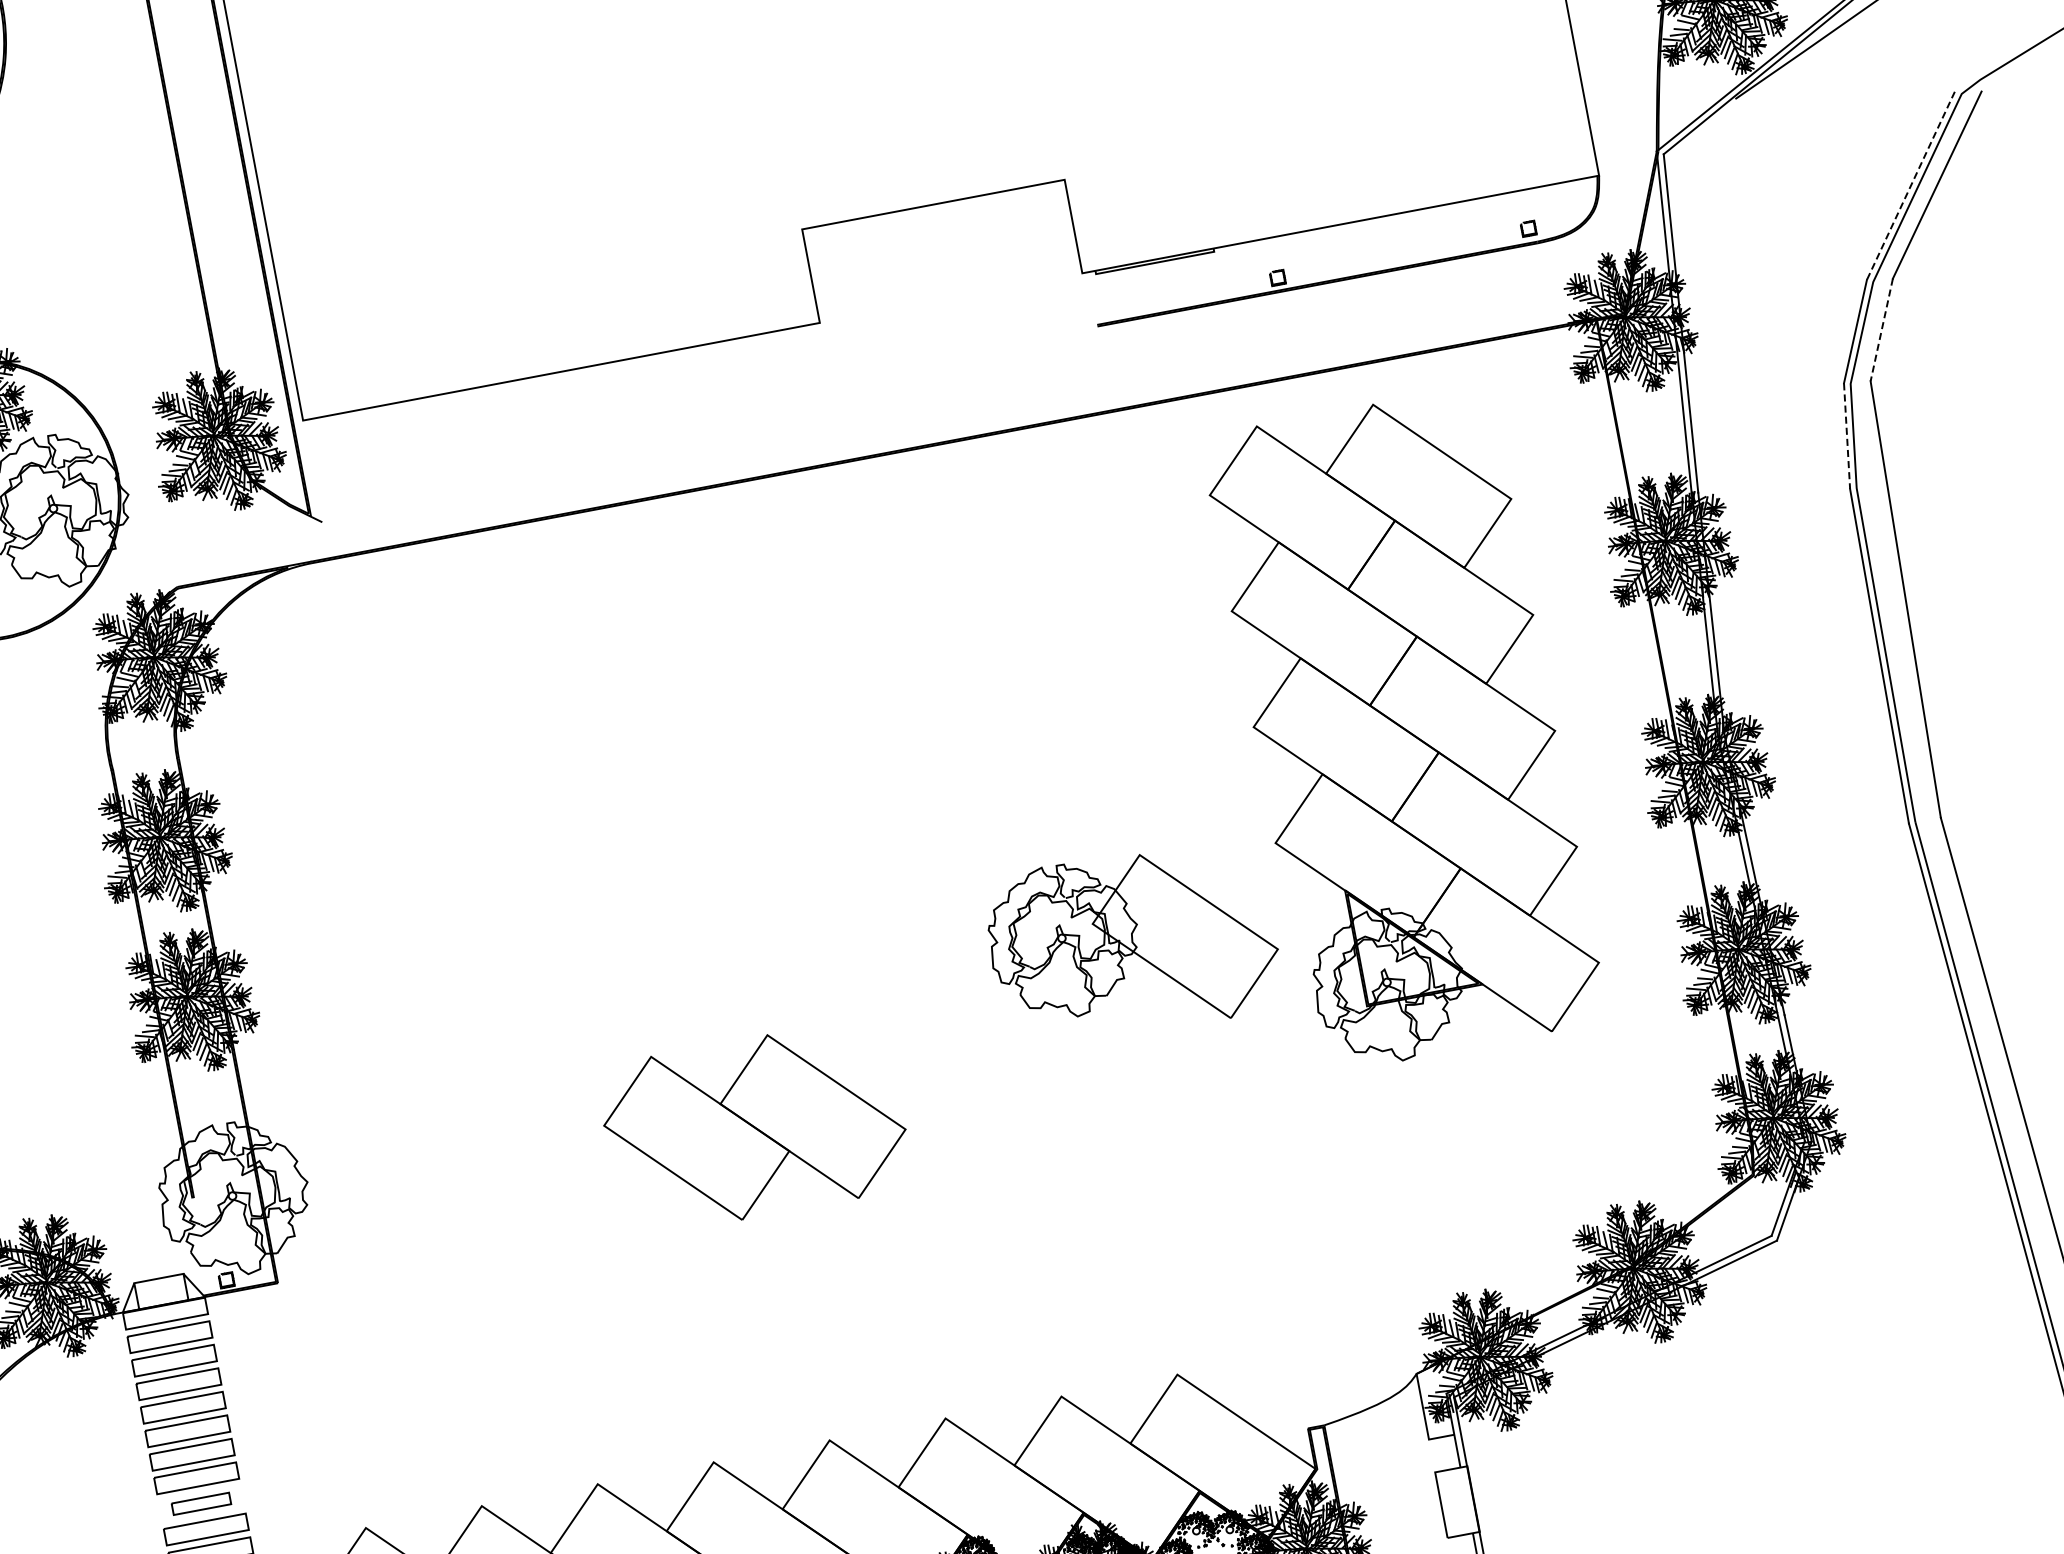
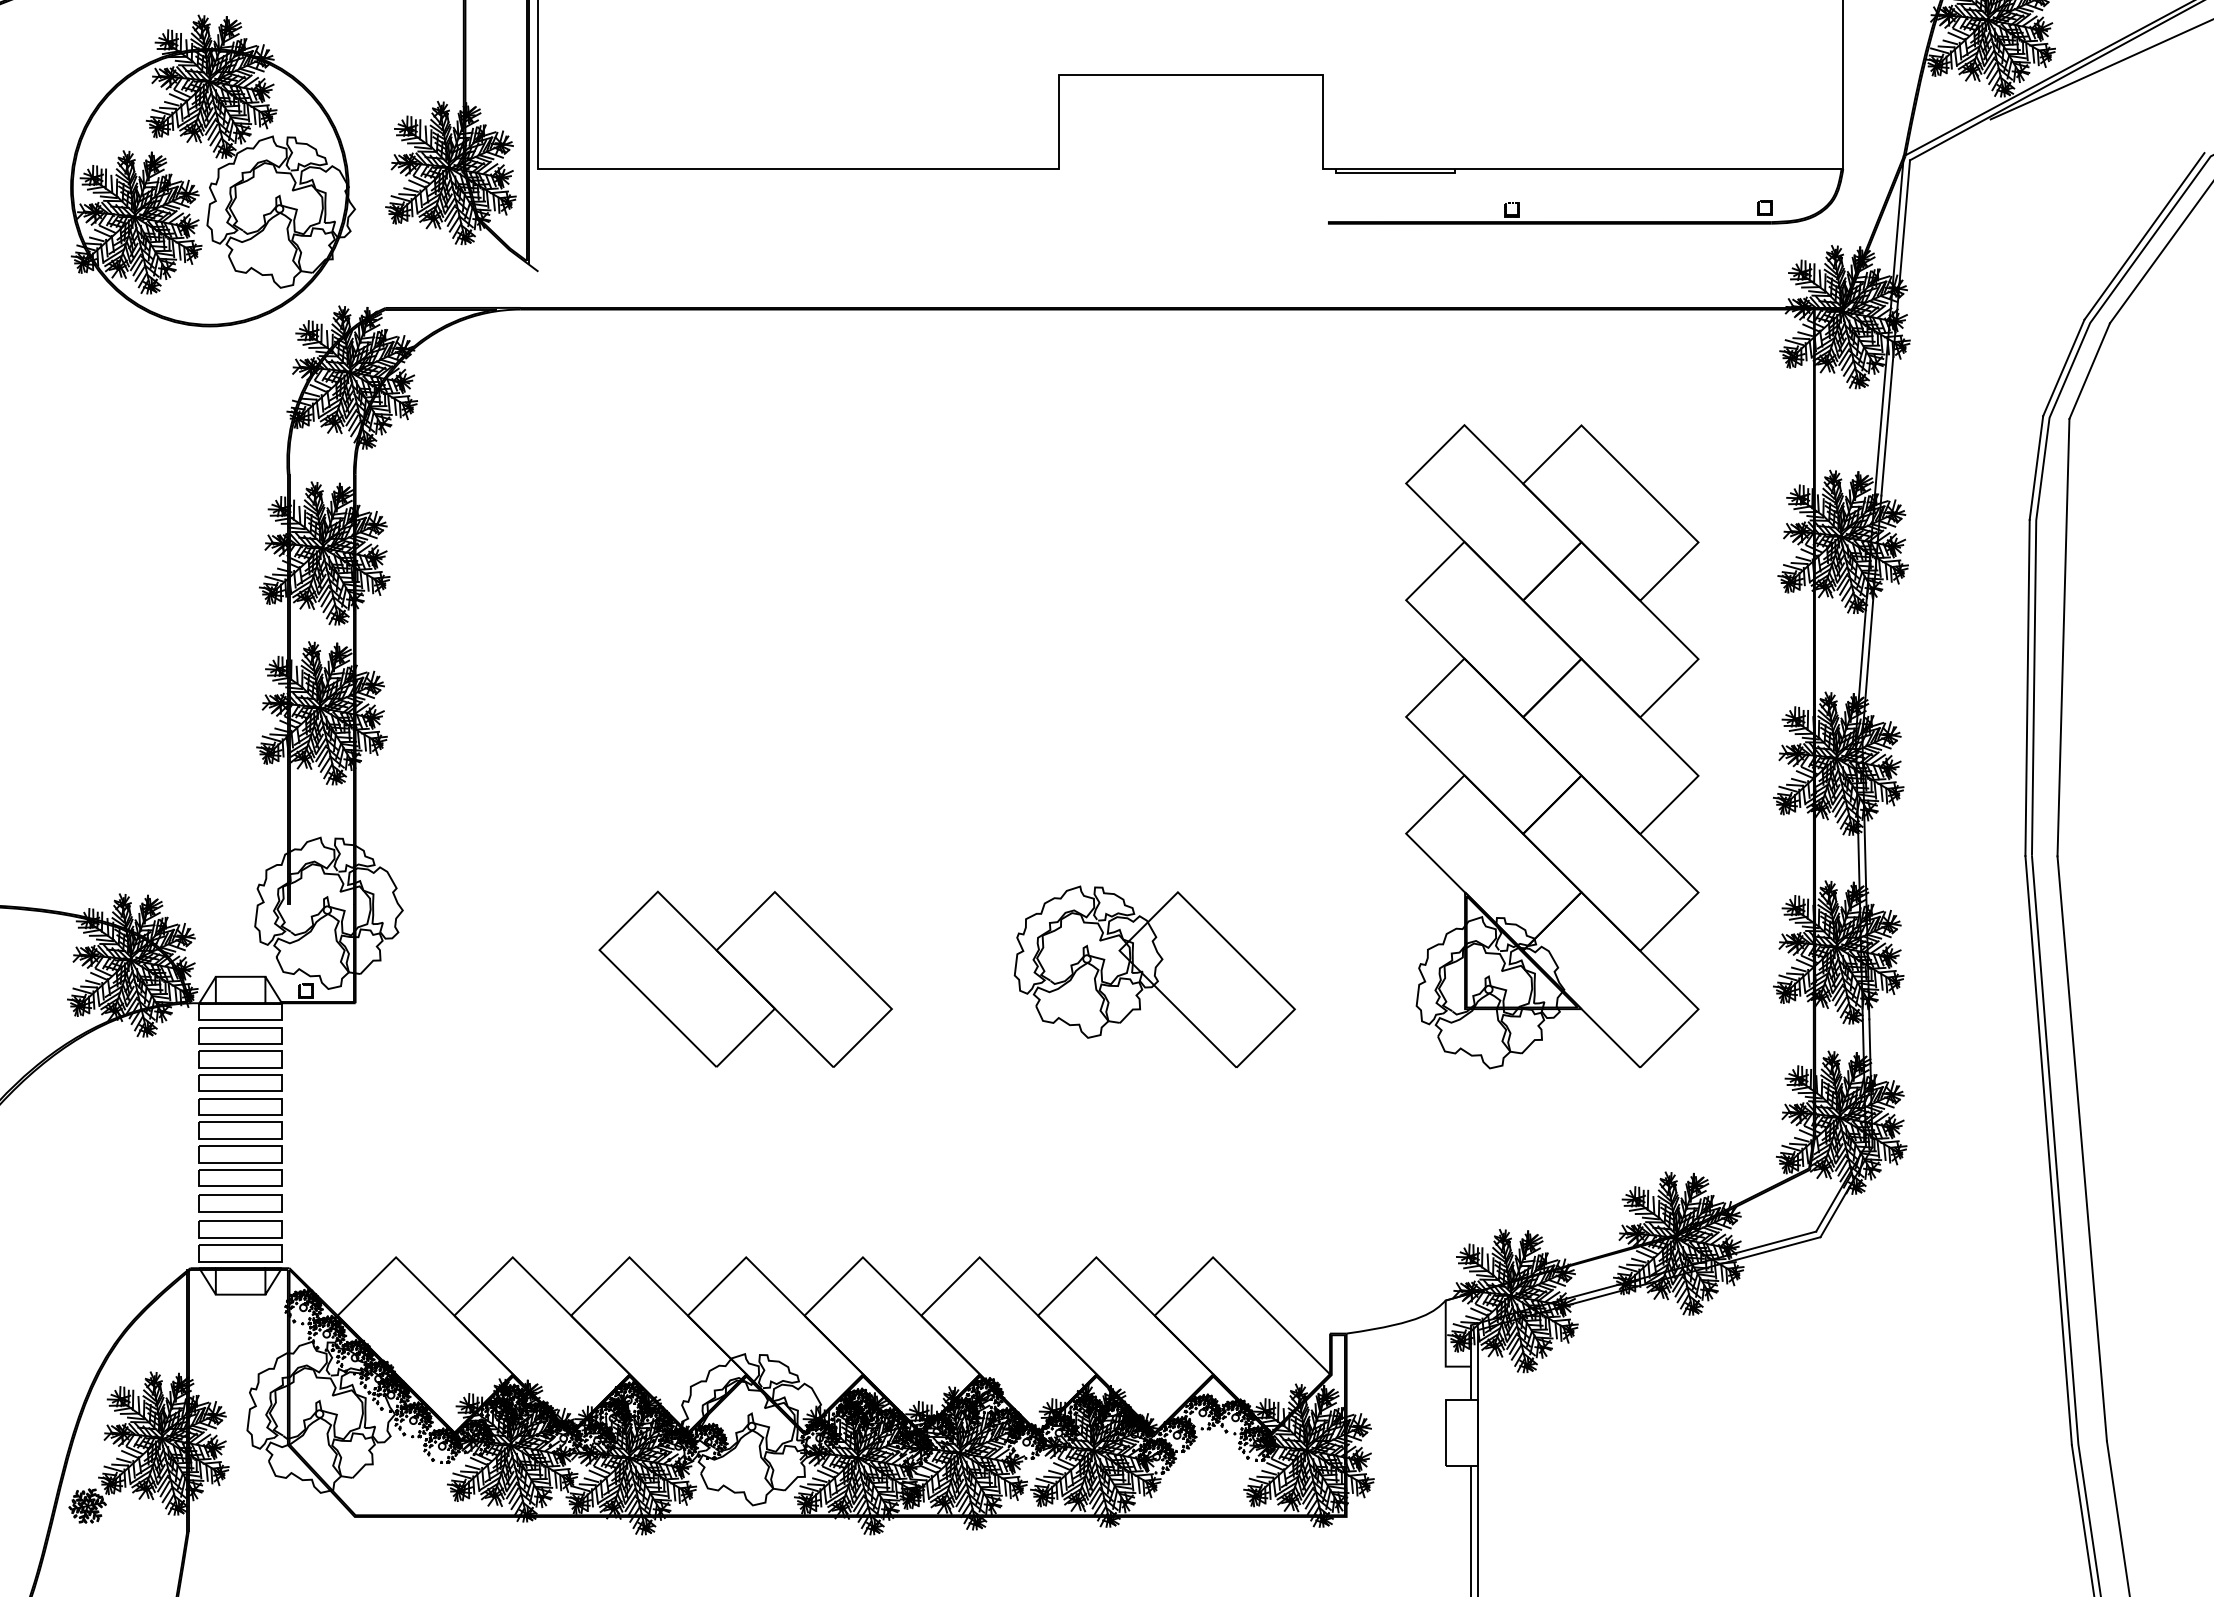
line: (1910, 185) -> (2144, 236), dashed -> solid
line: (1881, 330) -> (2089, 371), dashed -> solid
line: (1847, 436) -> (2036, 468), dashed -> solid
part: (1404, 729) -> (1552, 746), moved
part: (1132, 943) -> (1154, 976), moved
part: (754, 1126) -> (745, 978), moved
part: (201, 1503) -> (240, 1203), size x1.43

